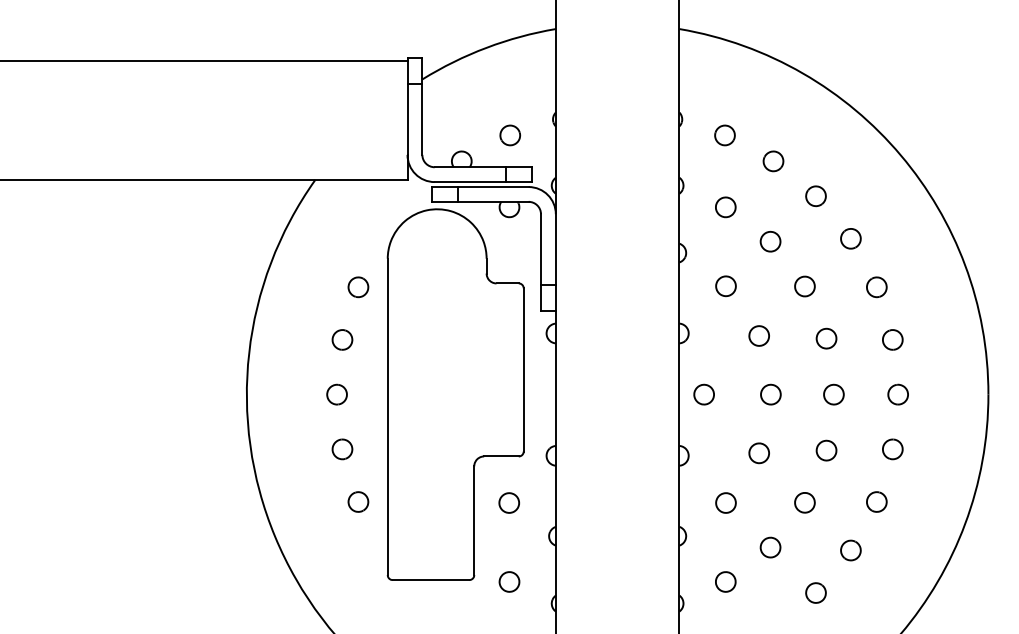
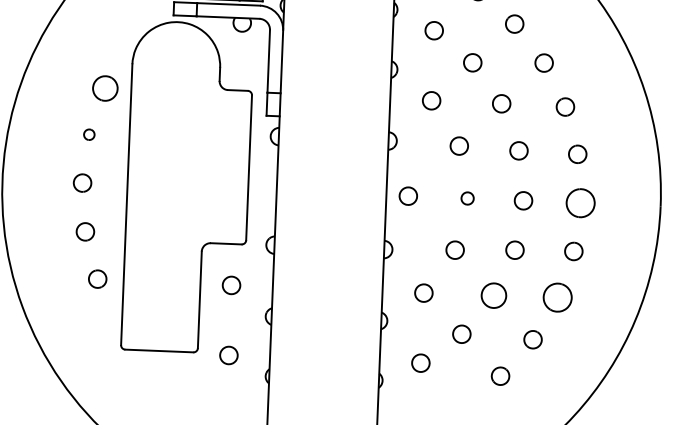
part: (358, 287) -> (105, 88), size x1.4
part: (342, 339) -> (89, 134), size x0.6
part: (770, 394) -> (467, 198), size x0.7
part: (897, 394) -> (579, 202), size x1.6
part: (876, 501) -> (557, 297), size x1.6
part: (804, 502) -> (493, 295), size x1.4

